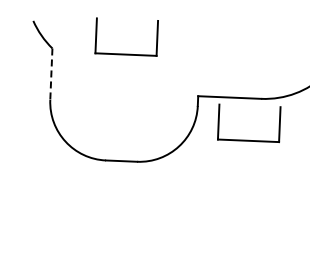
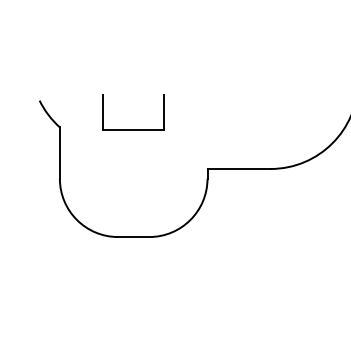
line: (50, 74) -> (59, 153), dashed -> solid
part: (248, 139) -> (259, 210), removed

